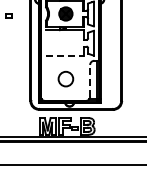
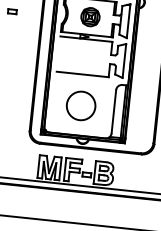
line: (65, 56) -> (83, 74), dashed -> solid
circle: (65, 78) -> (80, 104), size x1.43
line: (90, 80) -> (114, 111), dashed -> solid

